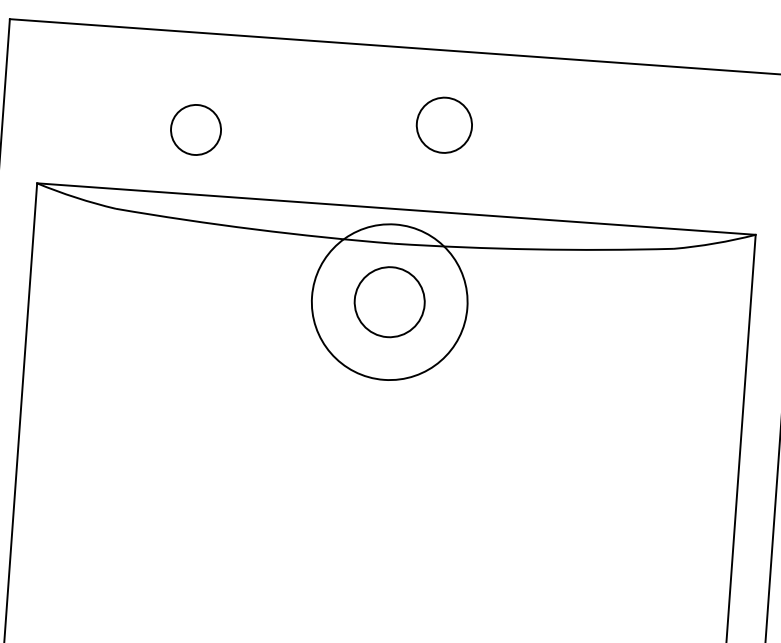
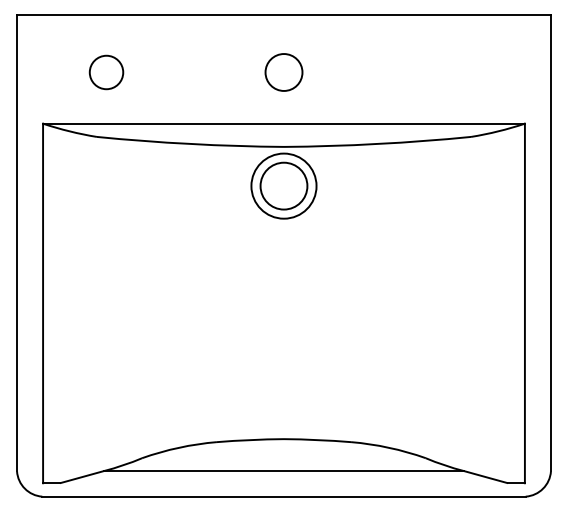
circle: (443, 125) -> (283, 72), moved
circle: (195, 129) -> (106, 72), moved
circle: (389, 301) -> (283, 185), size x0.62

